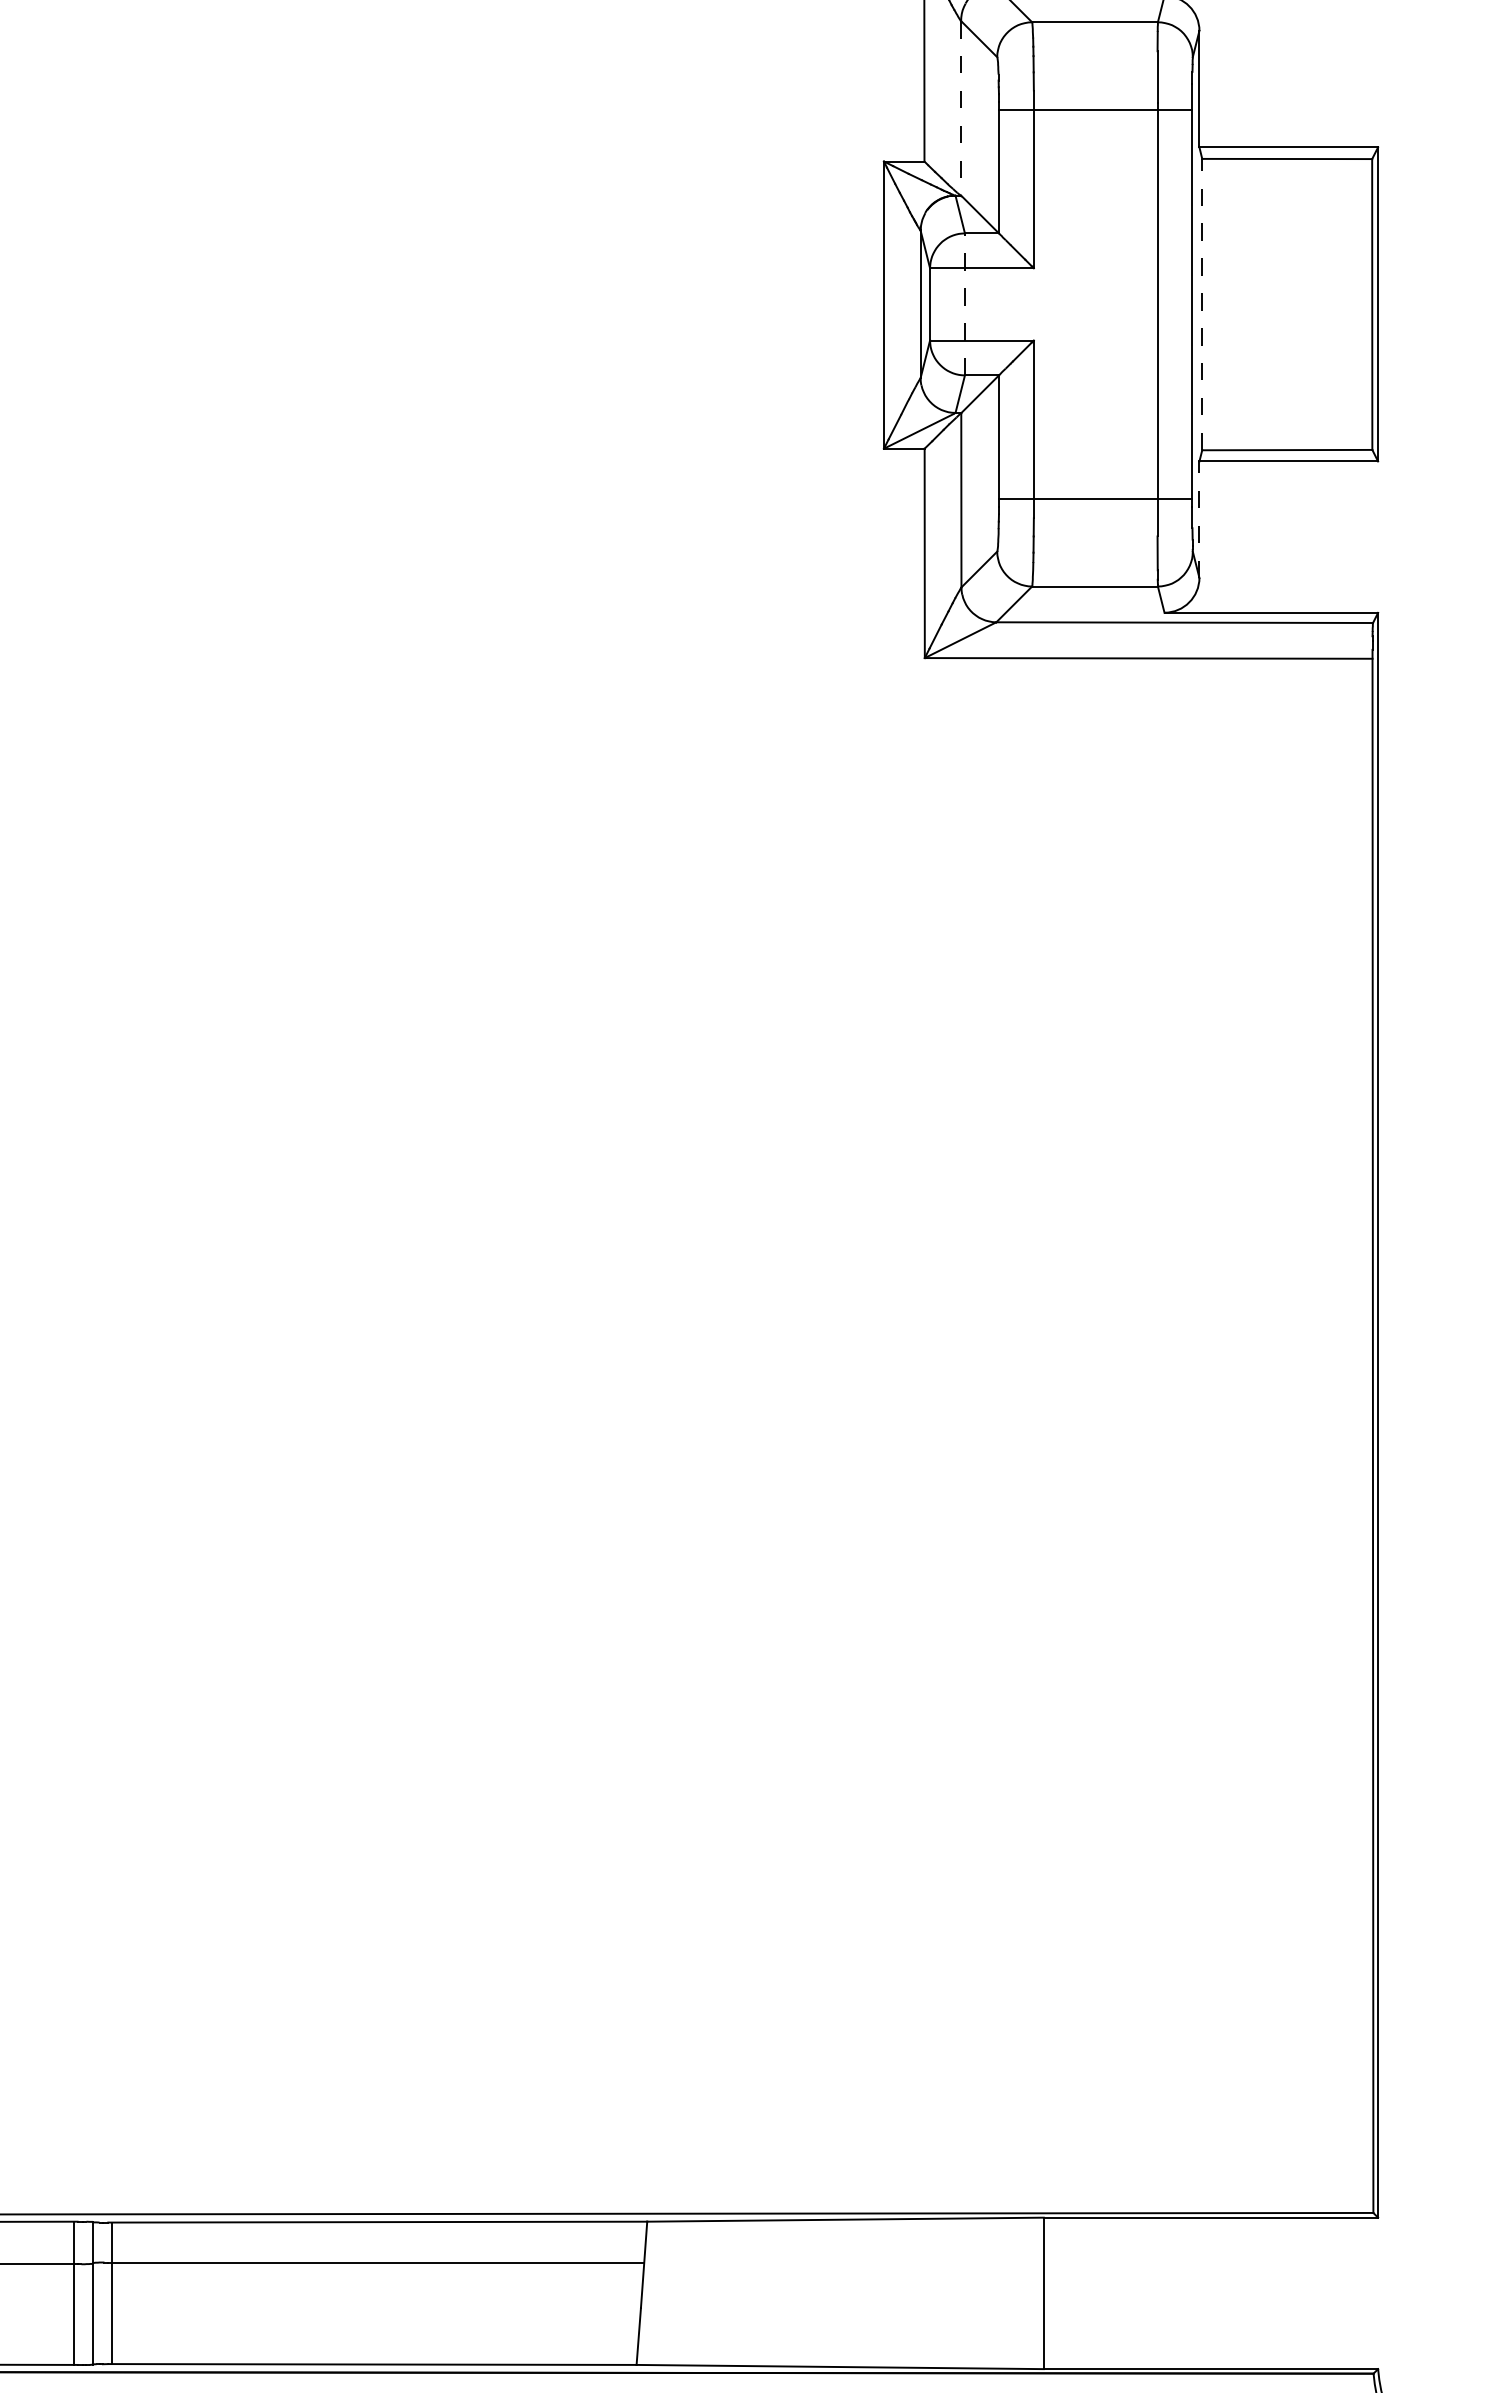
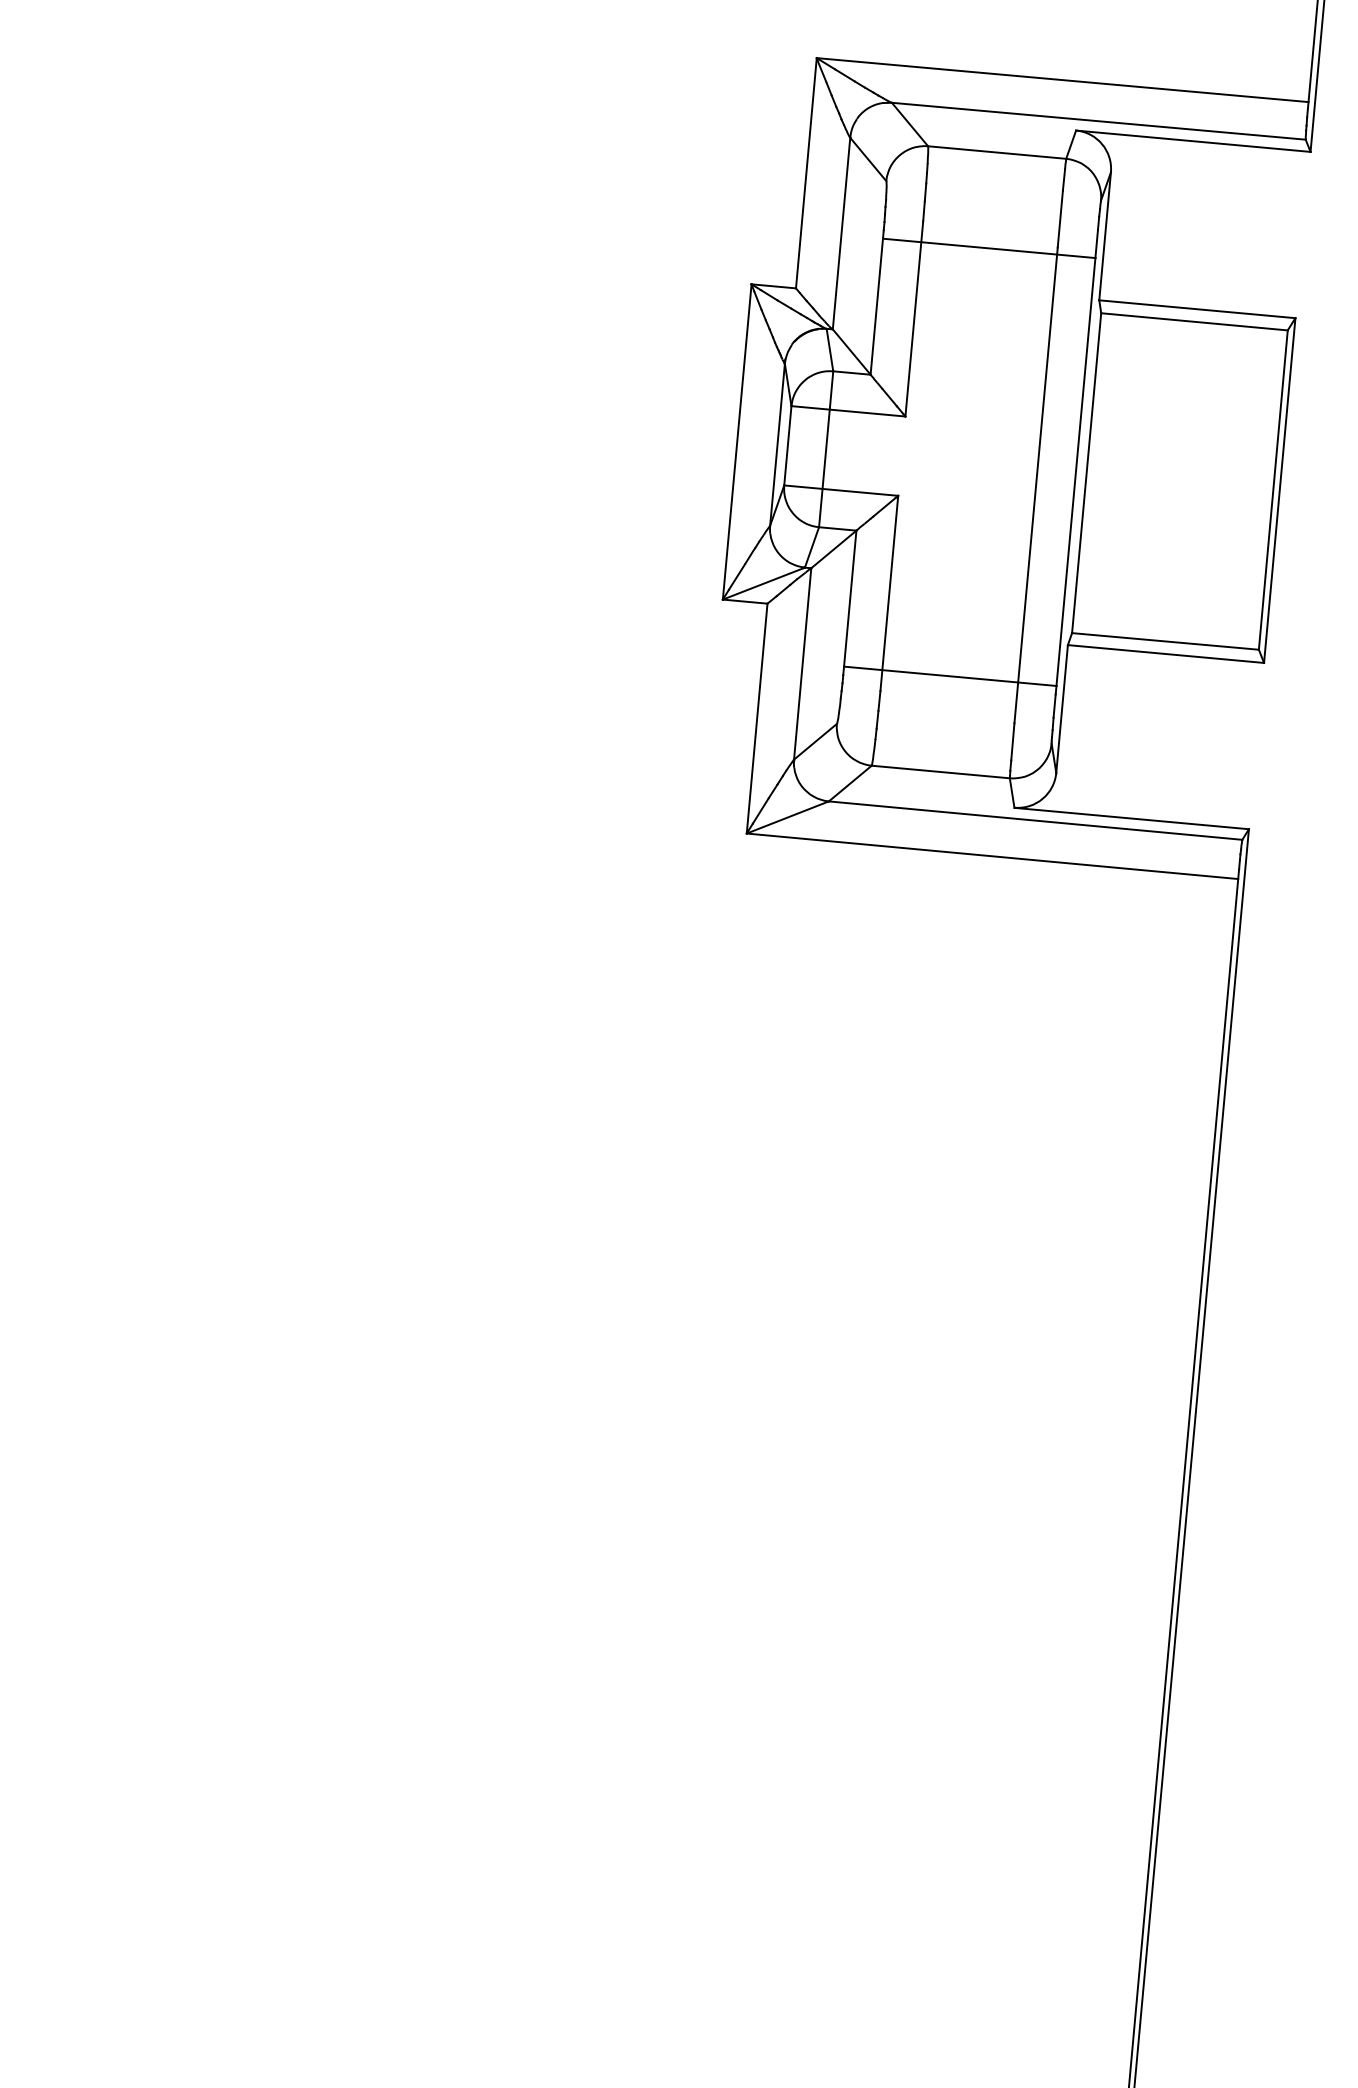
line: (961, 108) -> (841, 233), dashed -> solid
line: (964, 303) -> (825, 448), dashed -> solid
line: (1202, 304) -> (1086, 473), dashed -> solid
line: (1199, 519) -> (1062, 708), dashed -> solid

